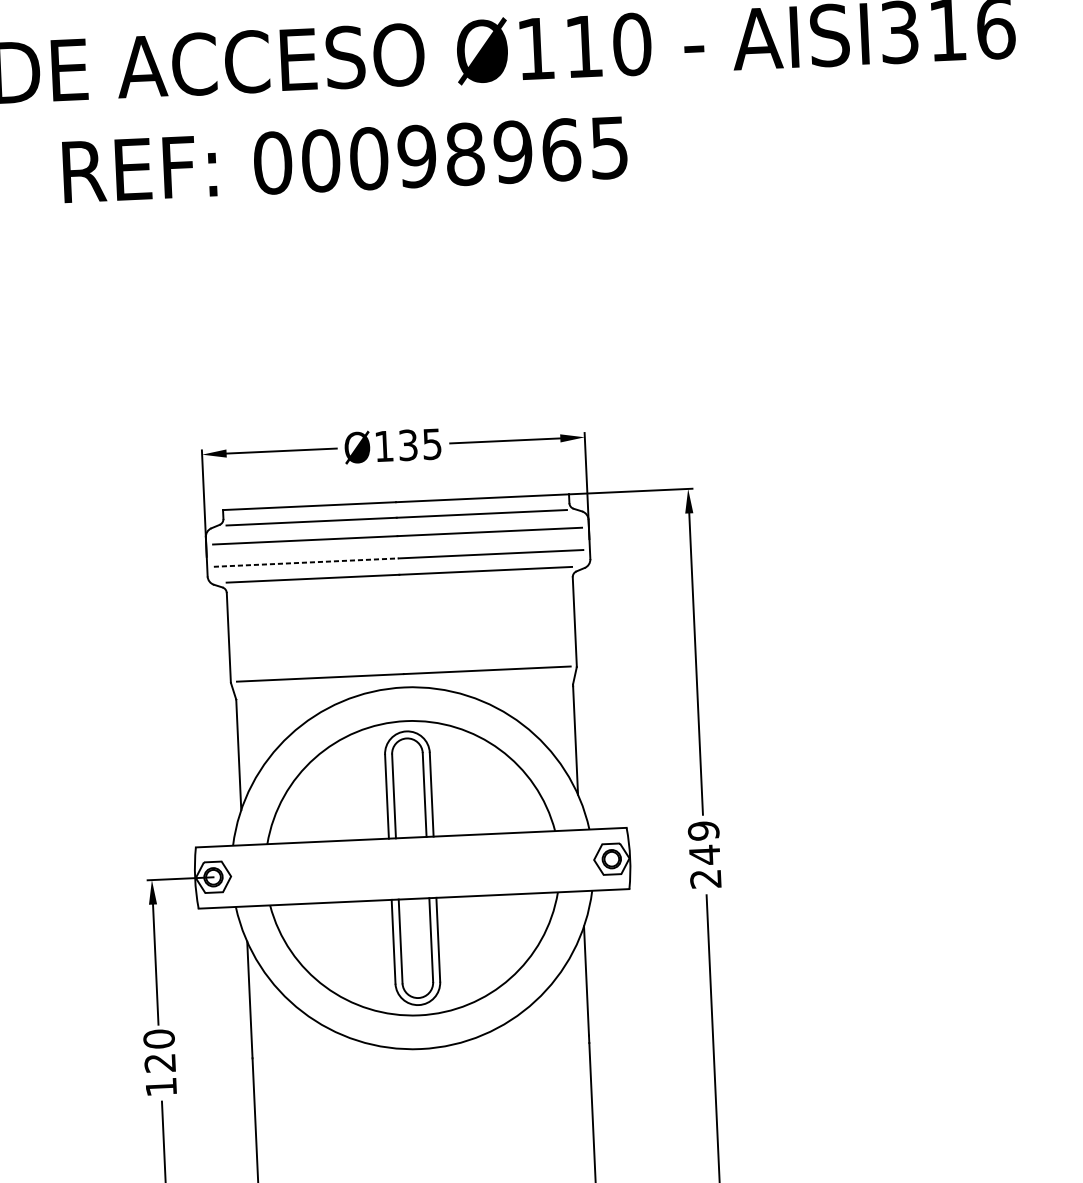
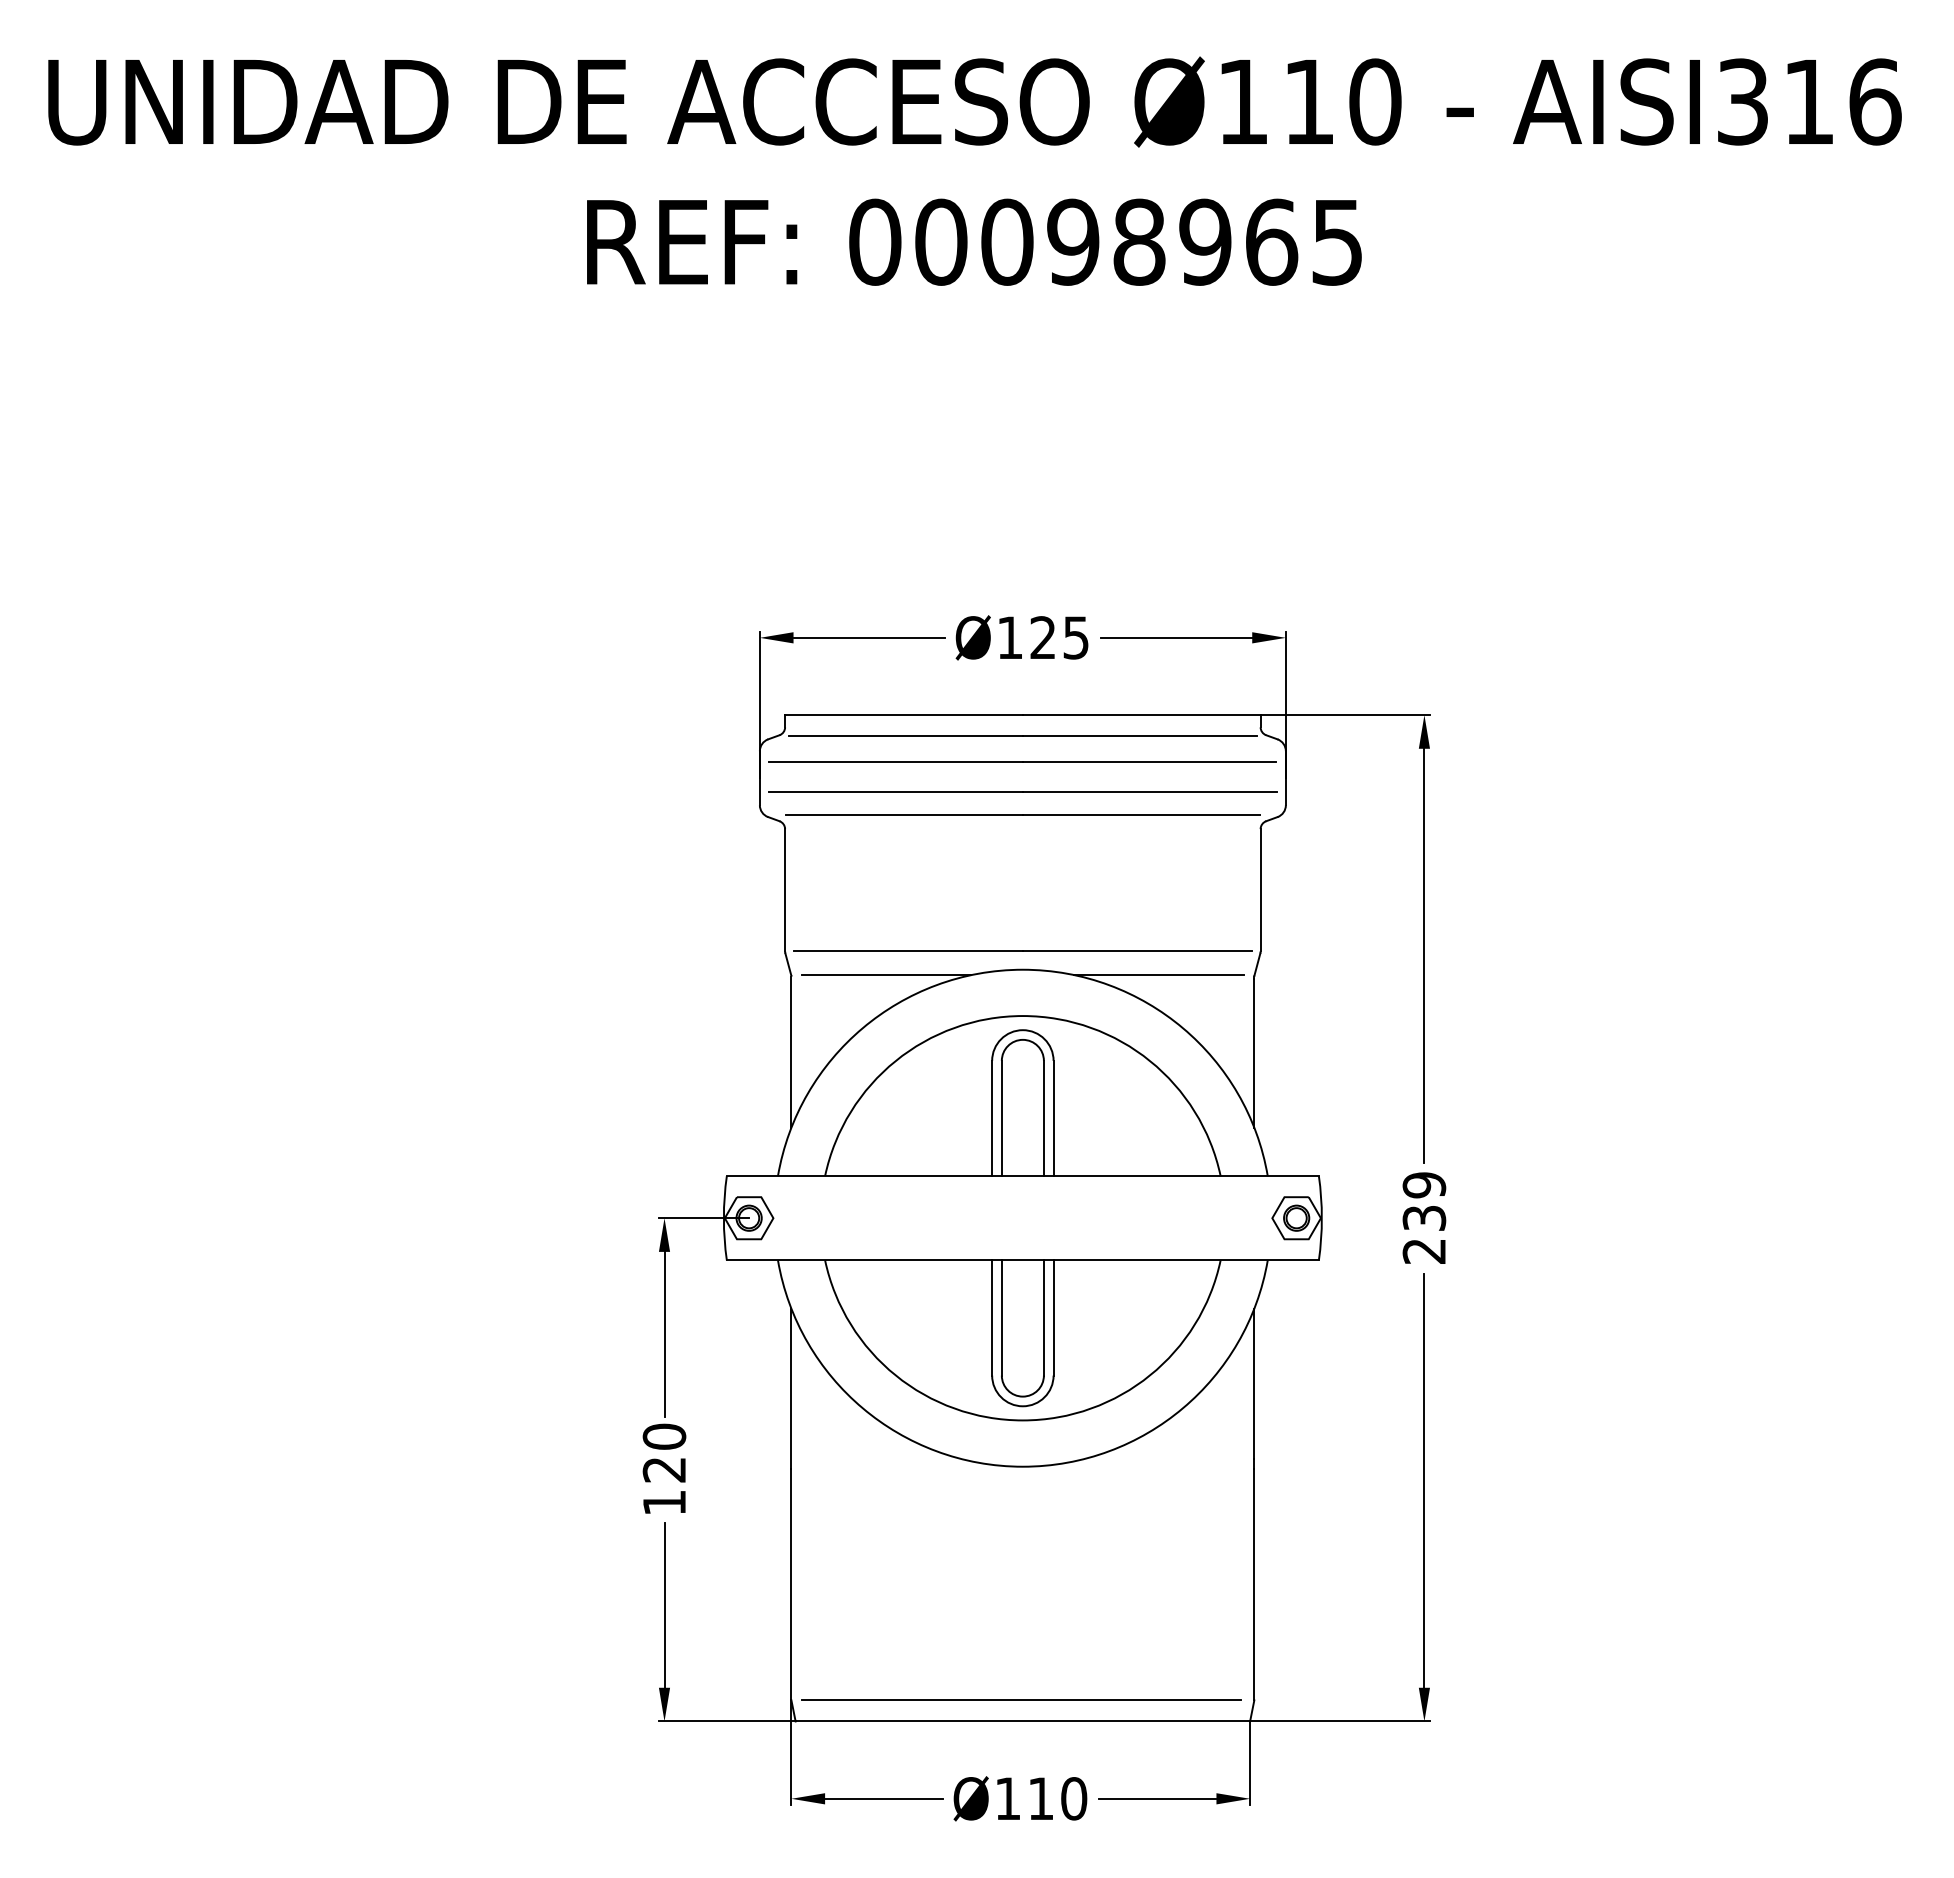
text: (407, 445) -> (1042, 637), Ø135 -> Ø125
line: (305, 562) -> (895, 792), dashed -> solid
line: (503, 687) -> (1158, 975), added
line: (305, 696) -> (886, 975), added
text: (704, 855) -> (1424, 1218), 249 -> 239

